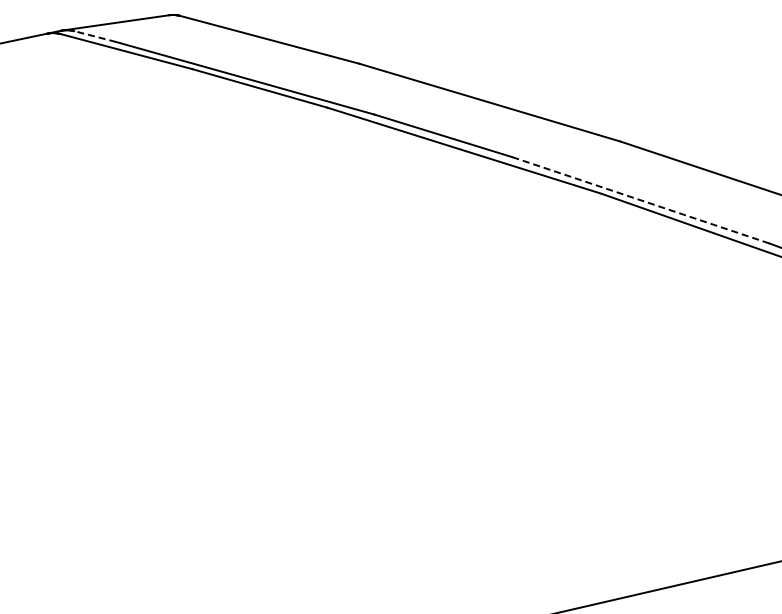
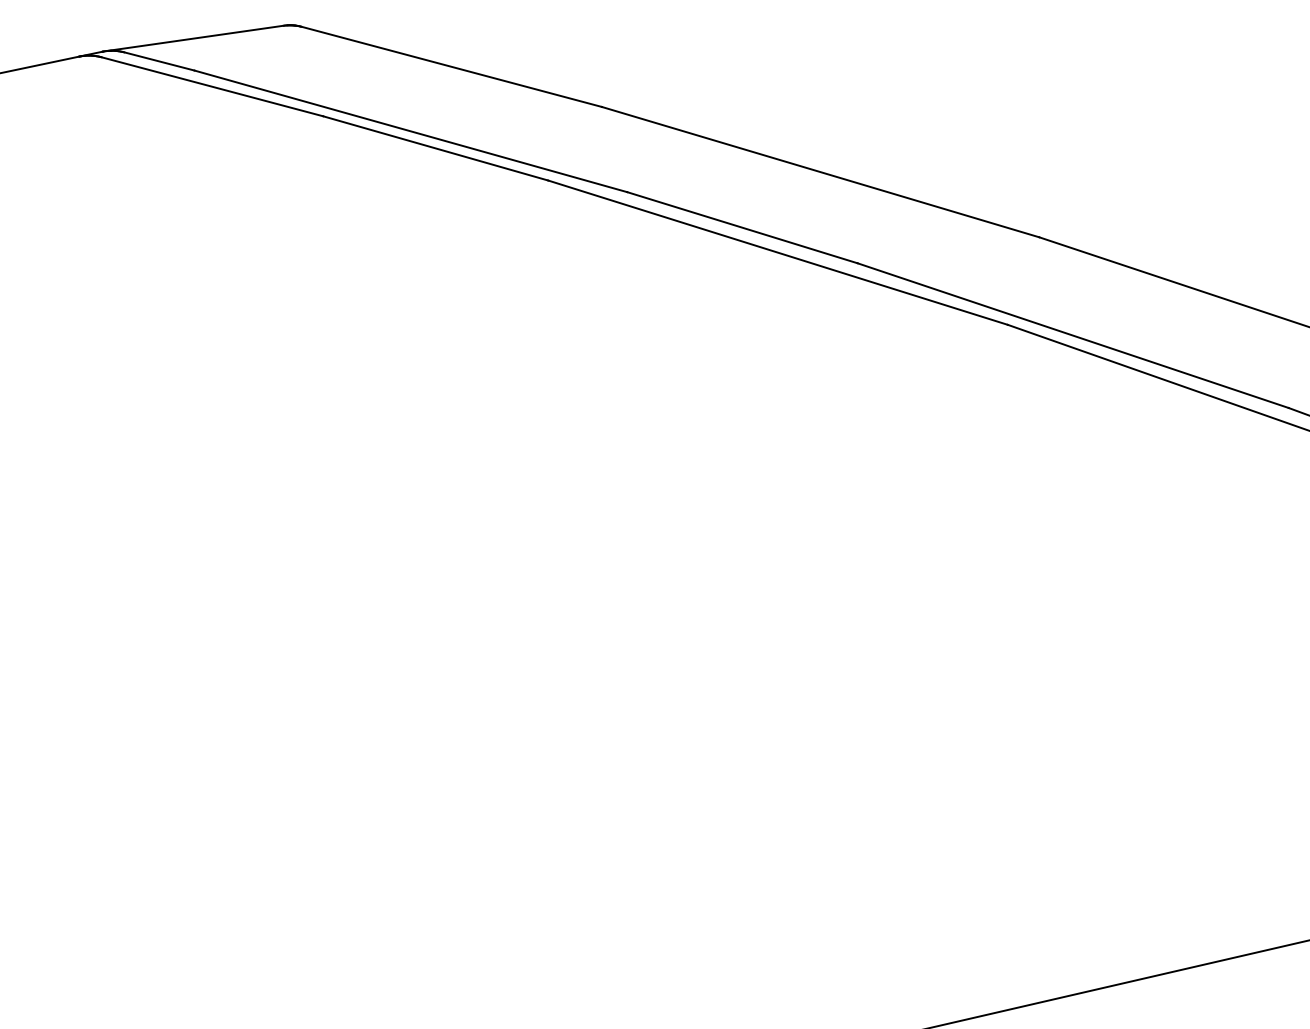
line: (95, 36) -> (159, 61), dashed -> solid
line: (640, 200) -> (1072, 336), dashed -> solid

